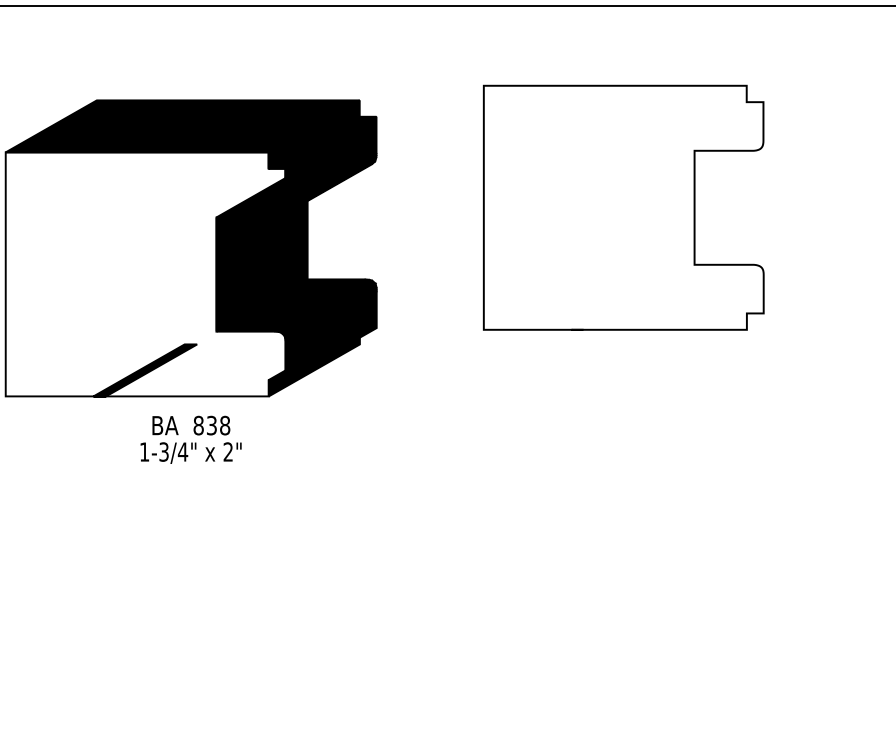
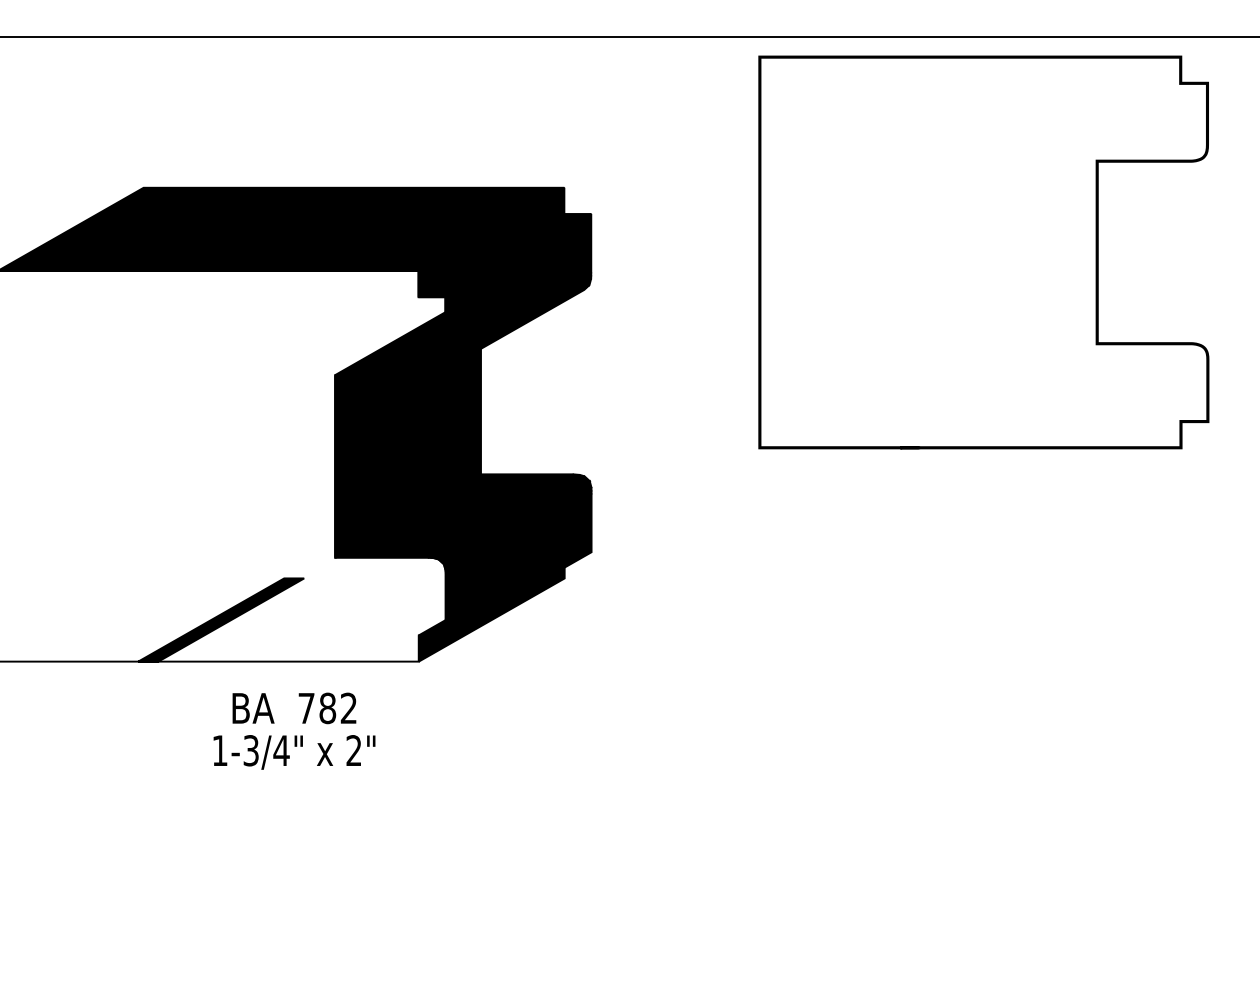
part: (623, 207) -> (983, 251), moved
text: (211, 425) -> (327, 708), 838 -> 782

